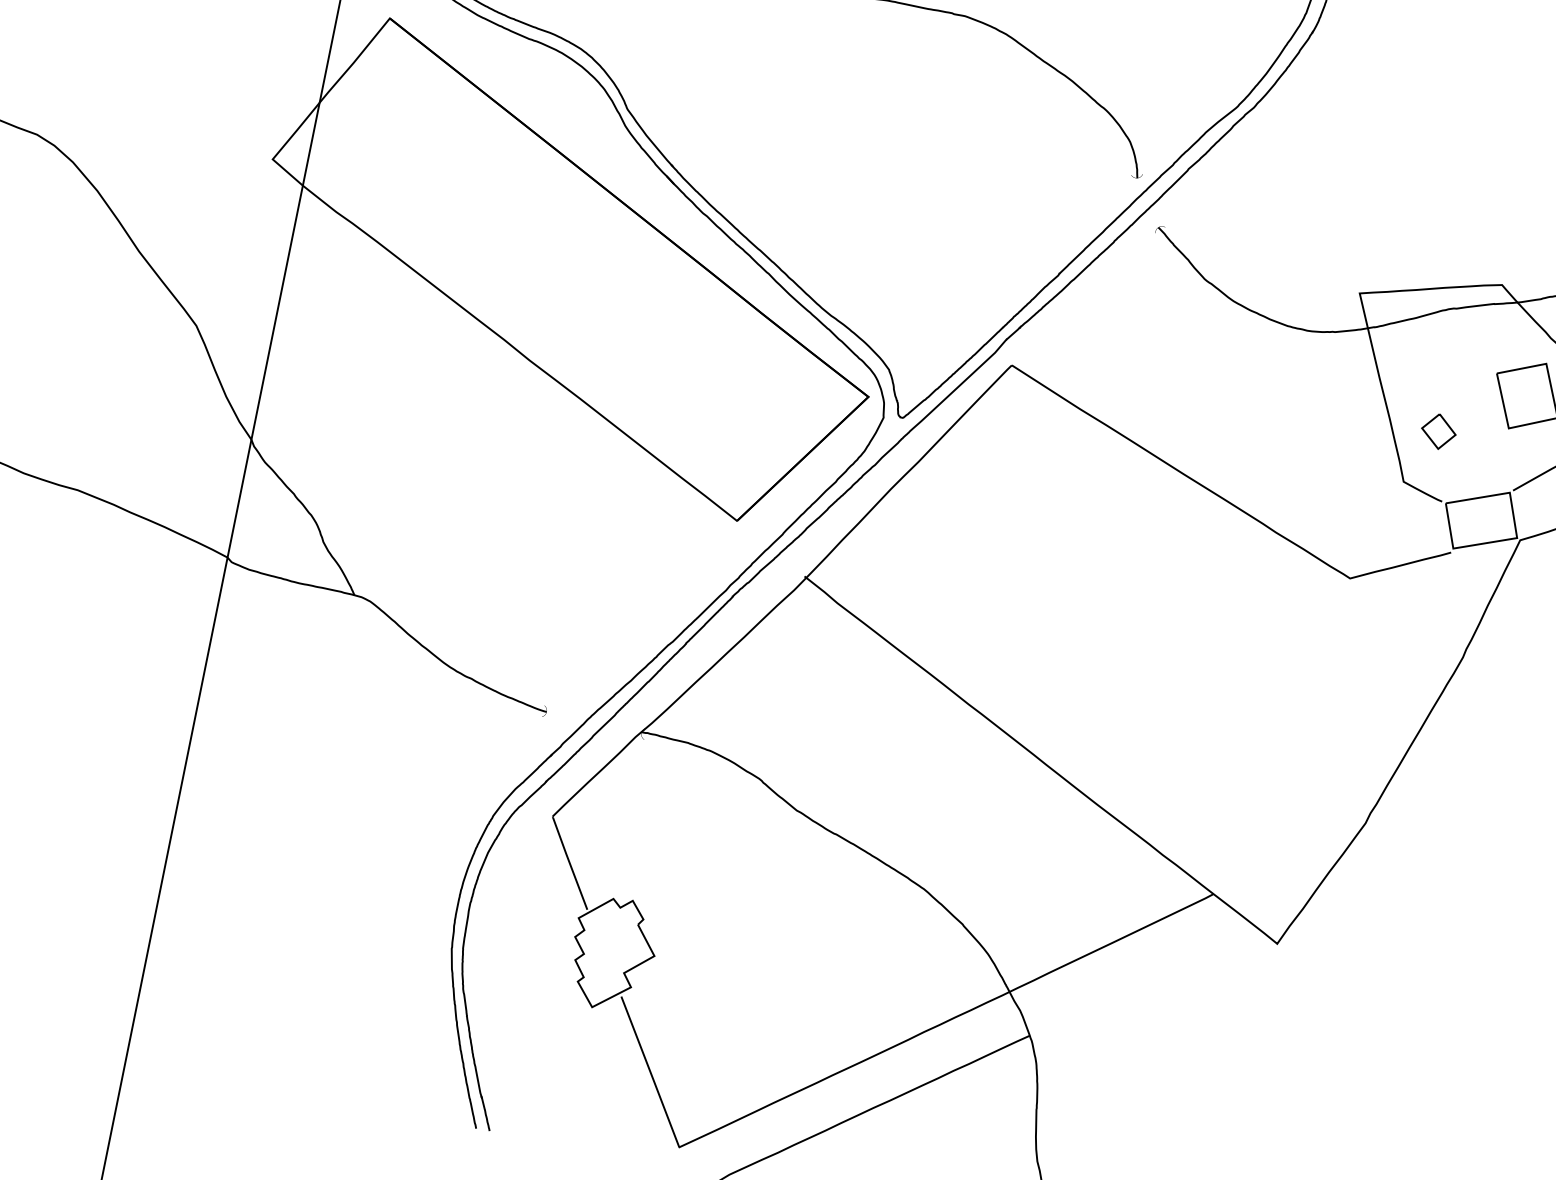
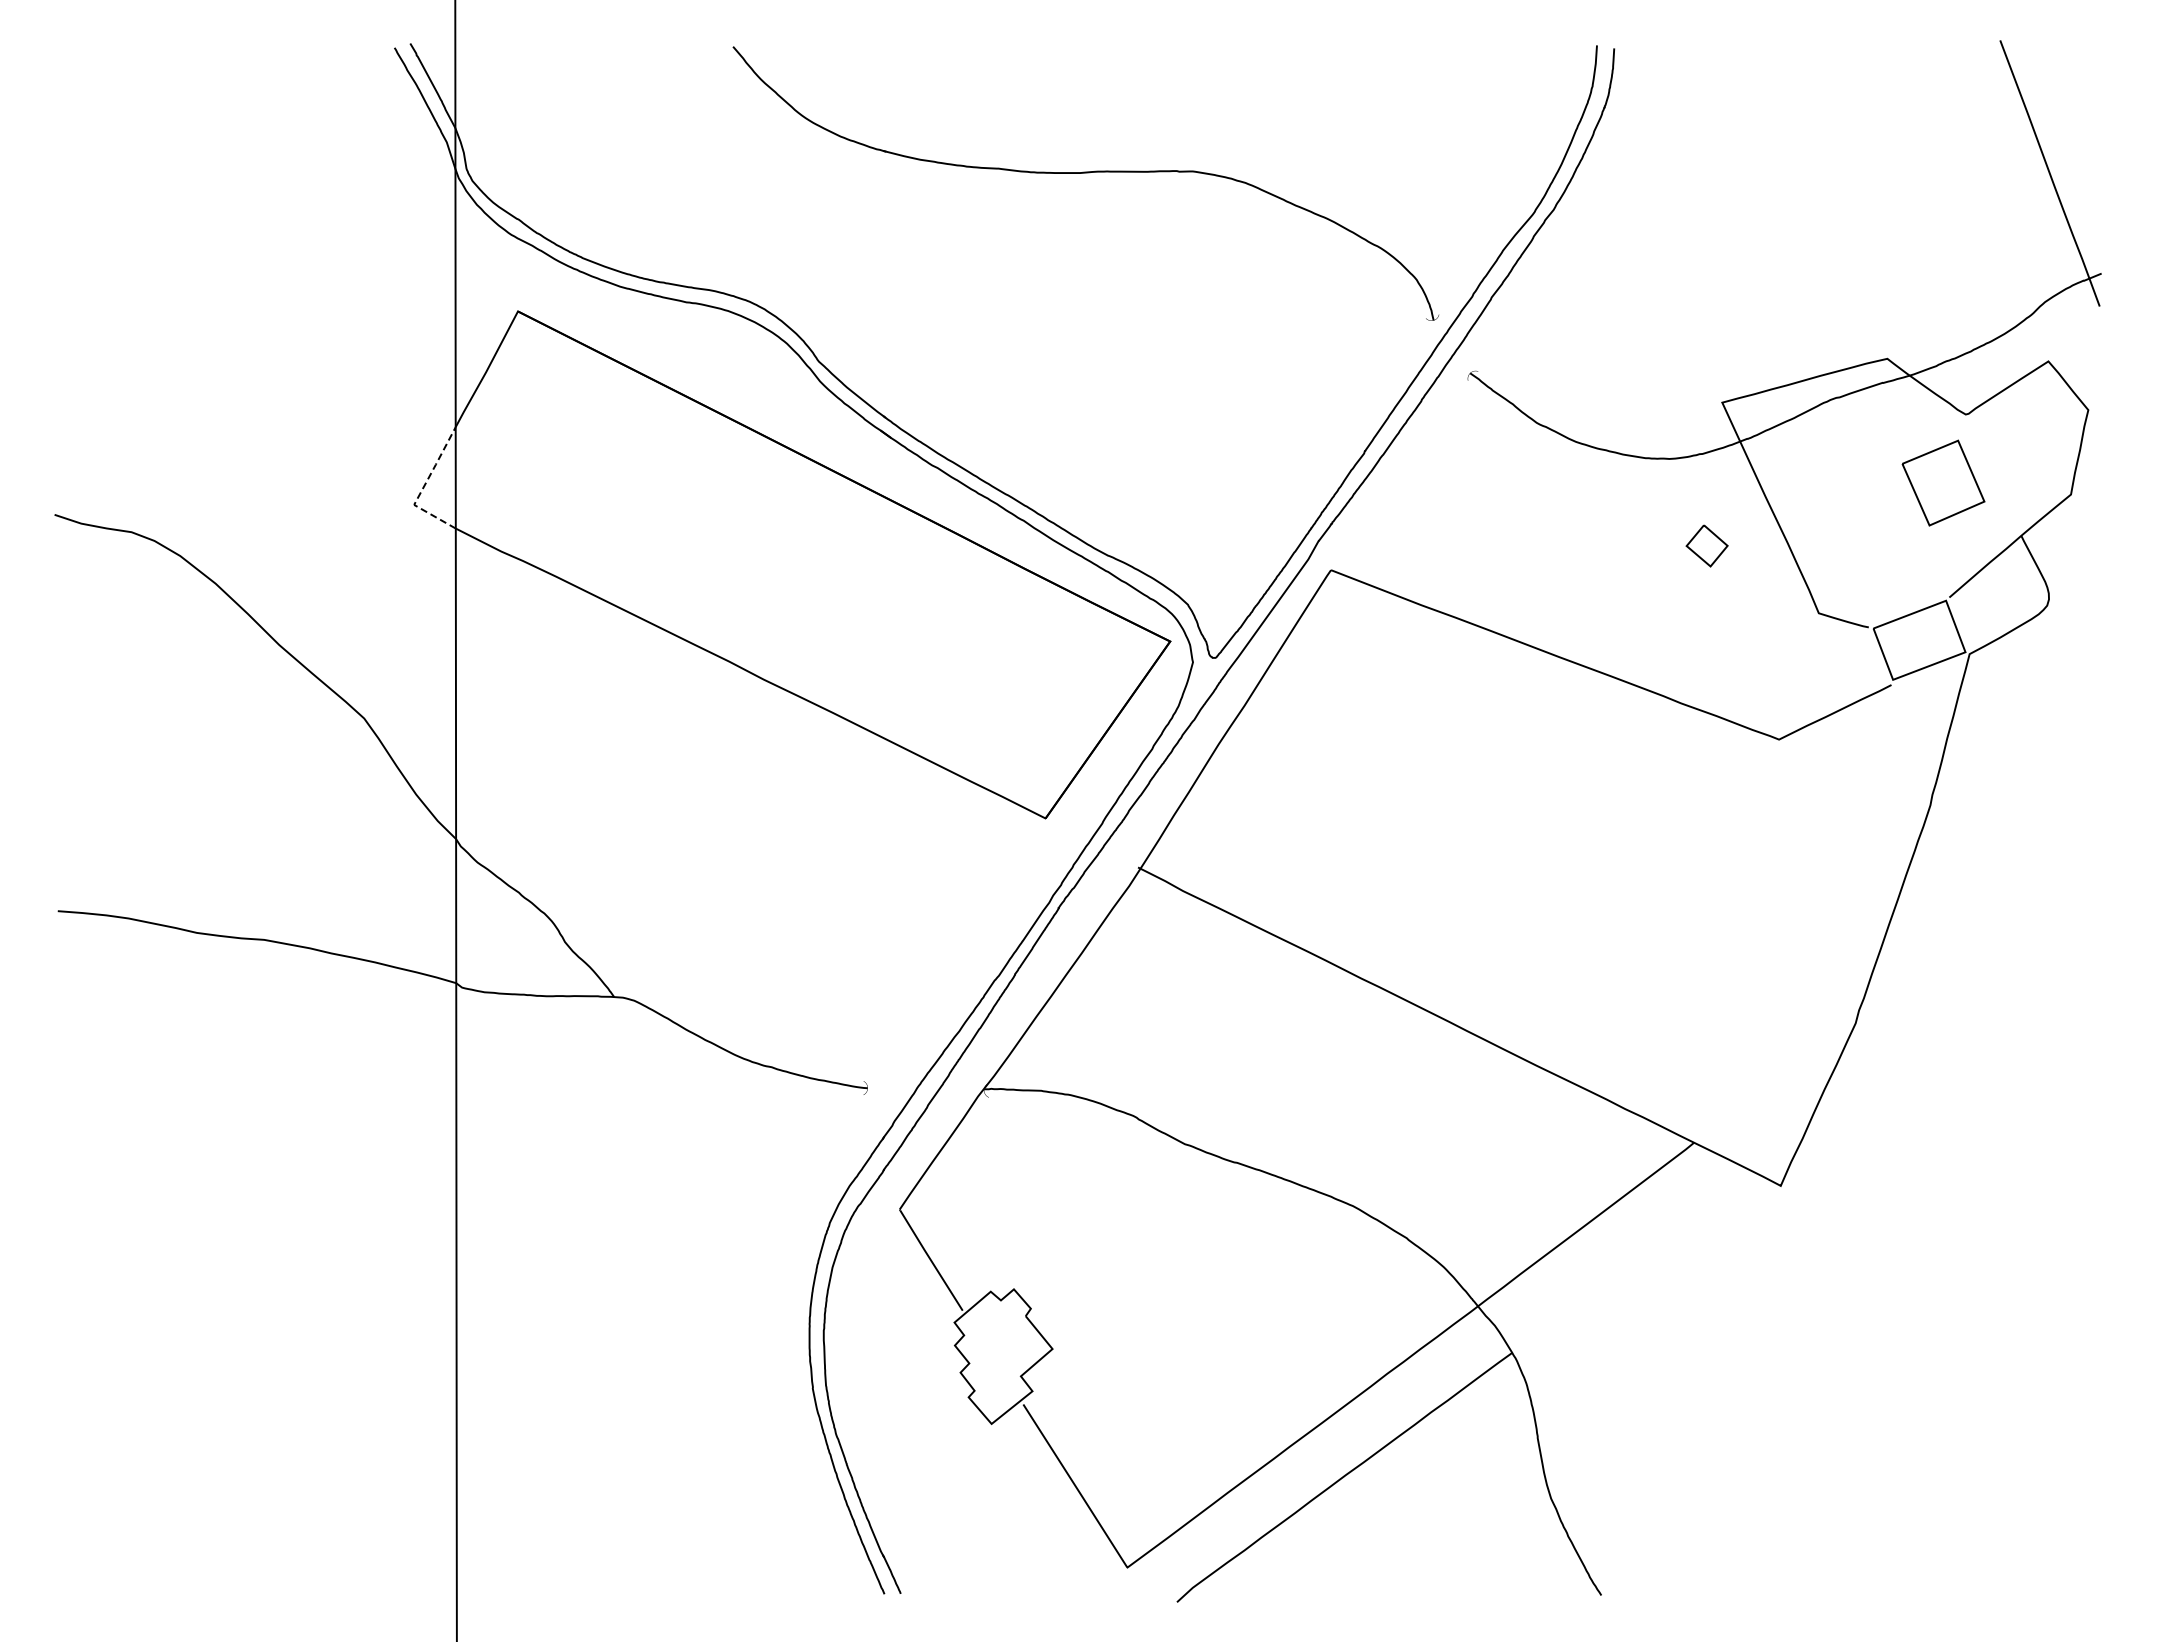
line: (284, 146) -> (424, 486), solid -> dashed
part: (1438, 431) -> (1706, 545), moved

